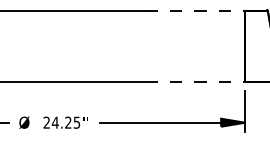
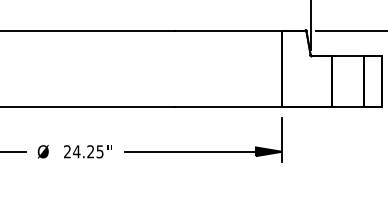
line: (195, 10) -> (228, 30), dashed -> solid
line: (195, 81) -> (228, 107), dashed -> solid

